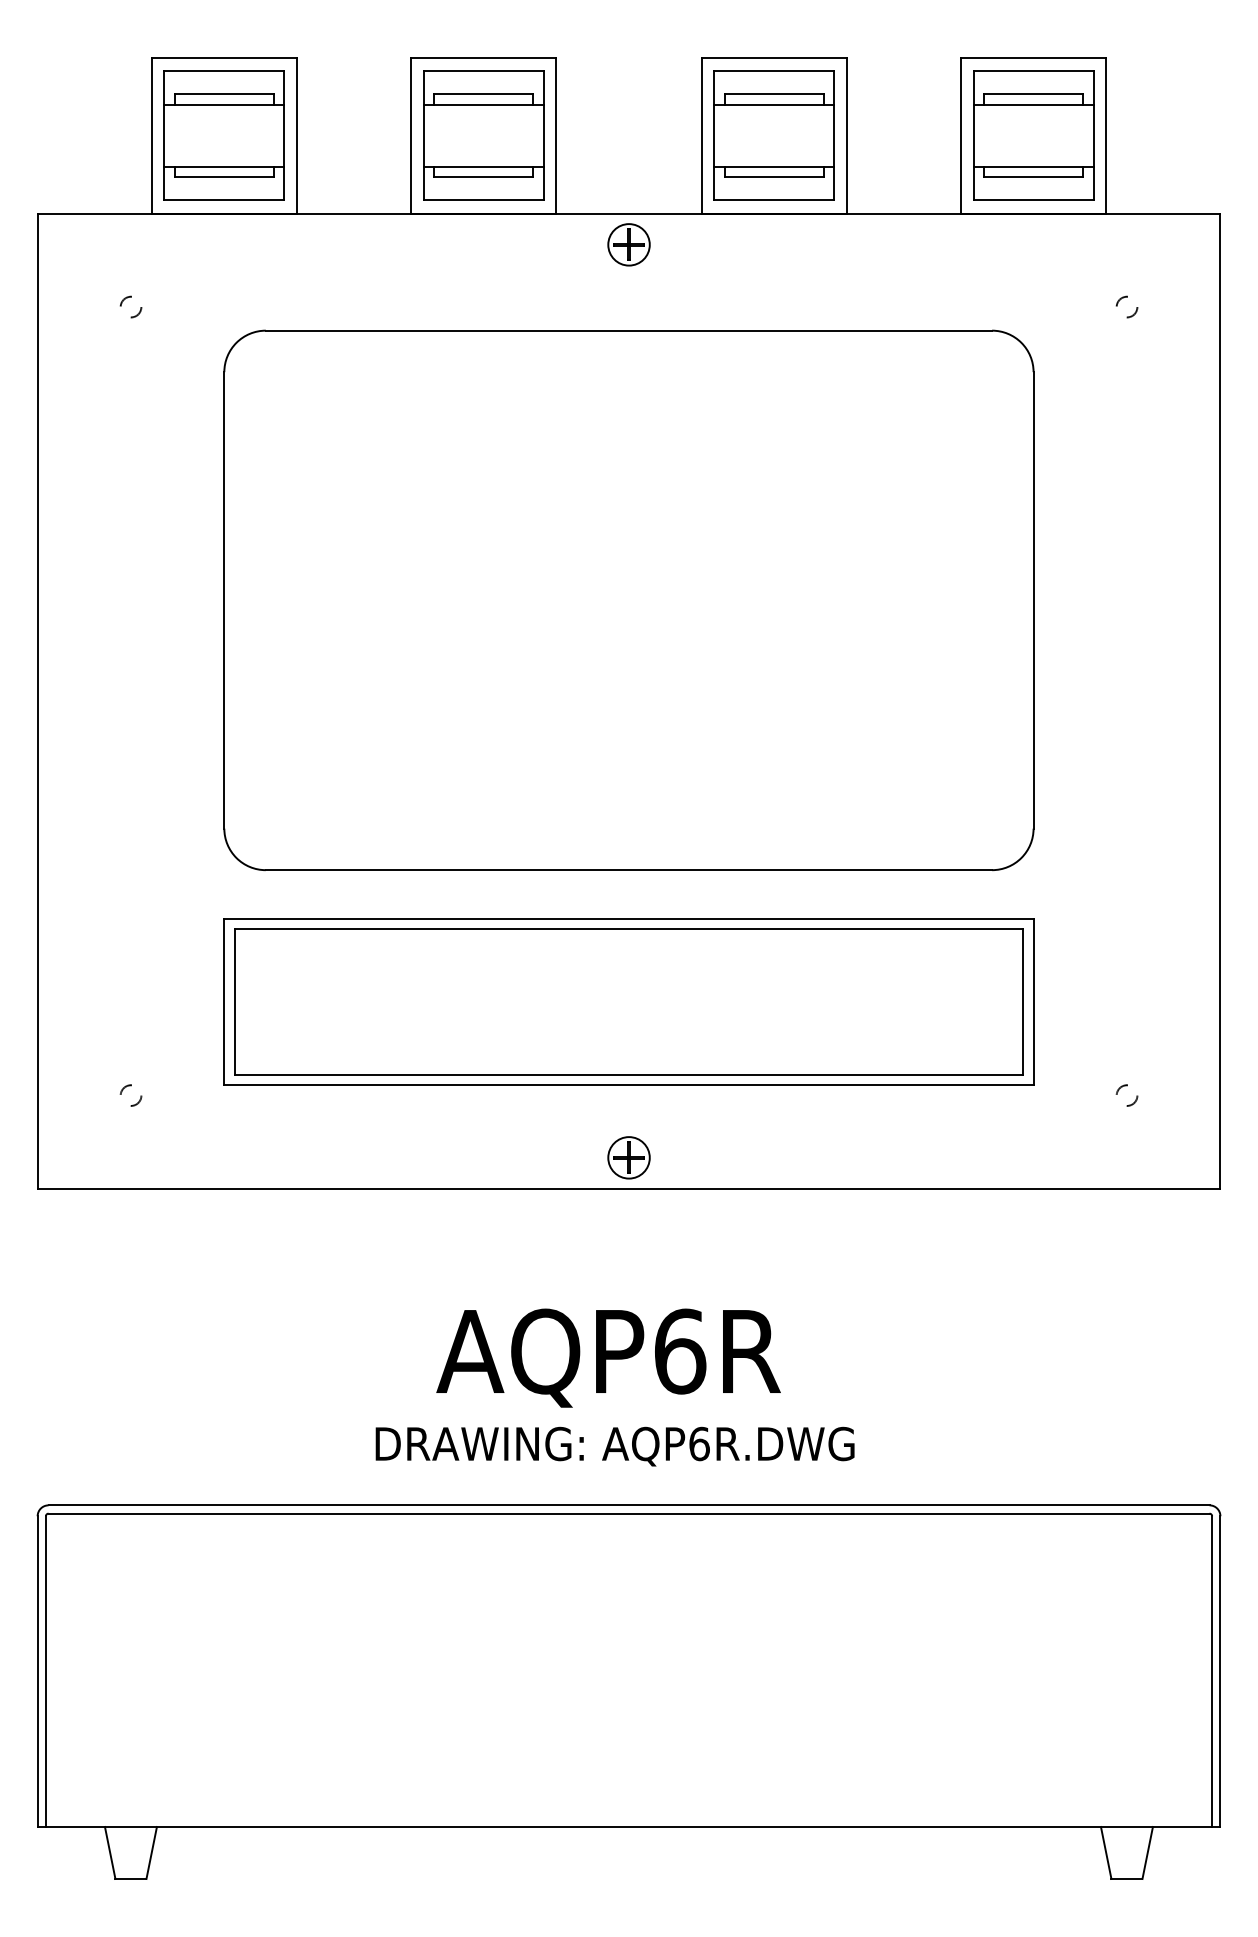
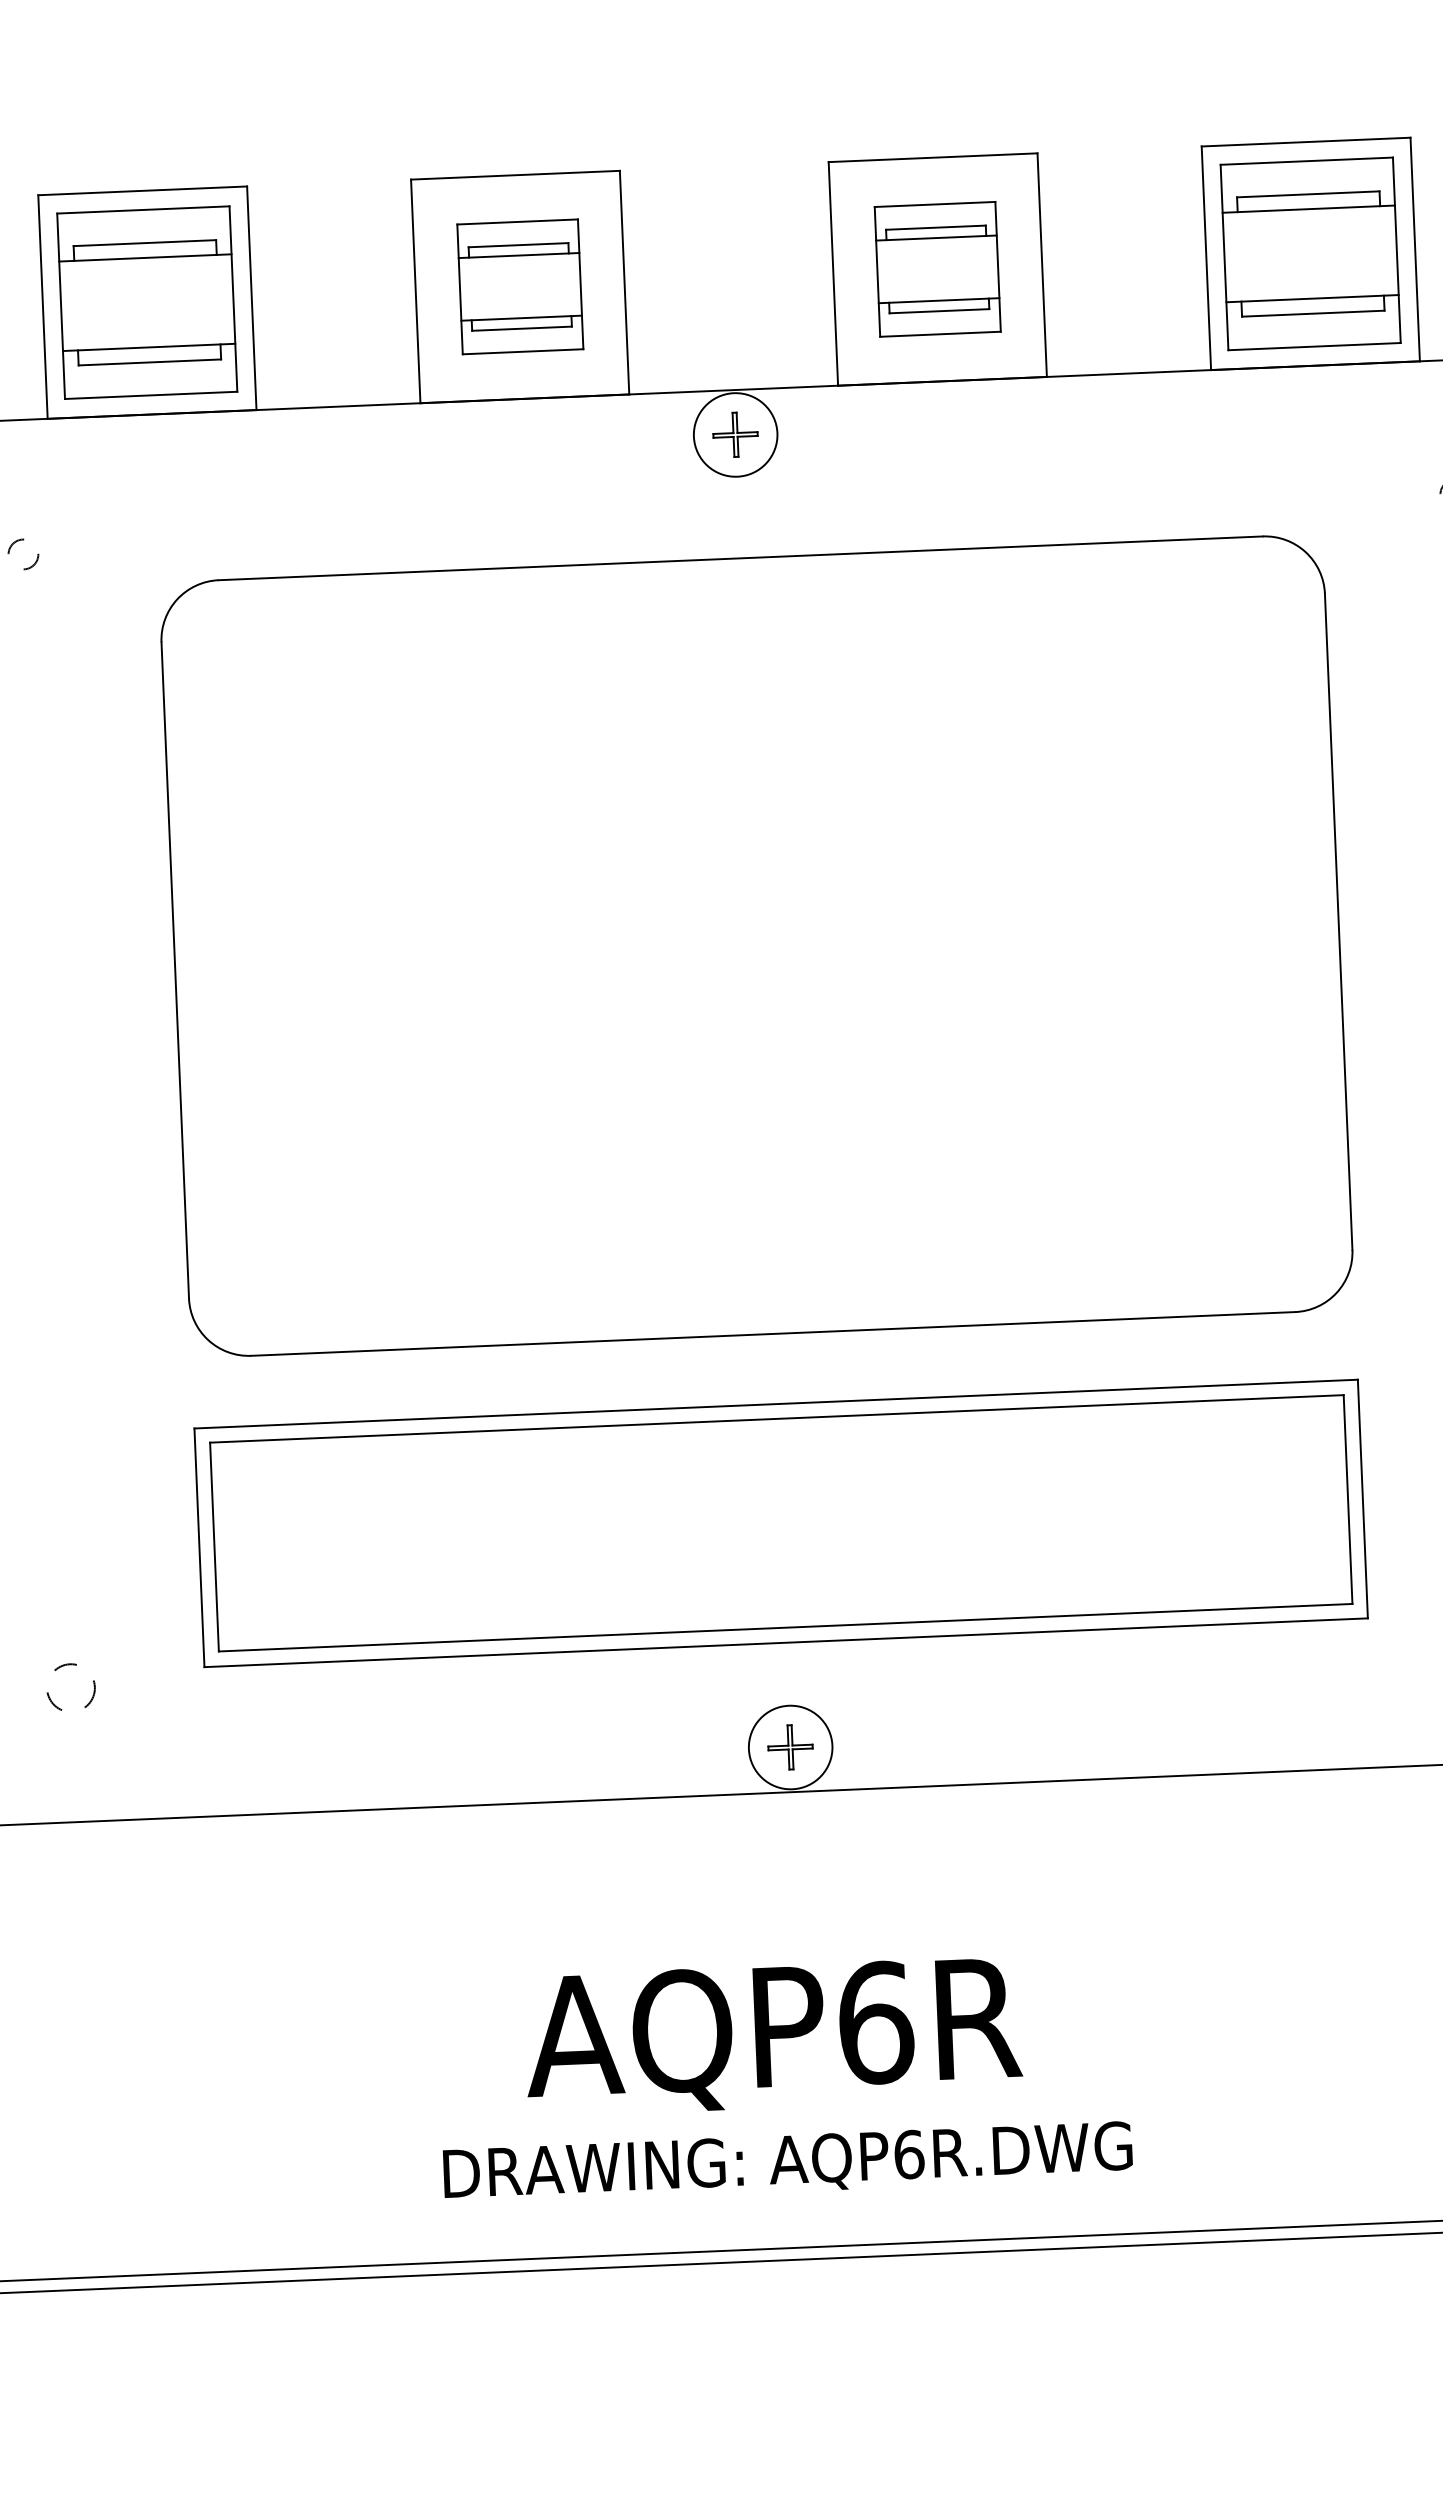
part: (483, 135) -> (519, 286), size x0.7
part: (773, 135) -> (936, 269), size x0.7
circle: (628, 244) -> (734, 434), size x1.4
circle: (130, 1095) -> (70, 1687), size x1.6
circle: (628, 1157) -> (789, 1747), size x1.4

